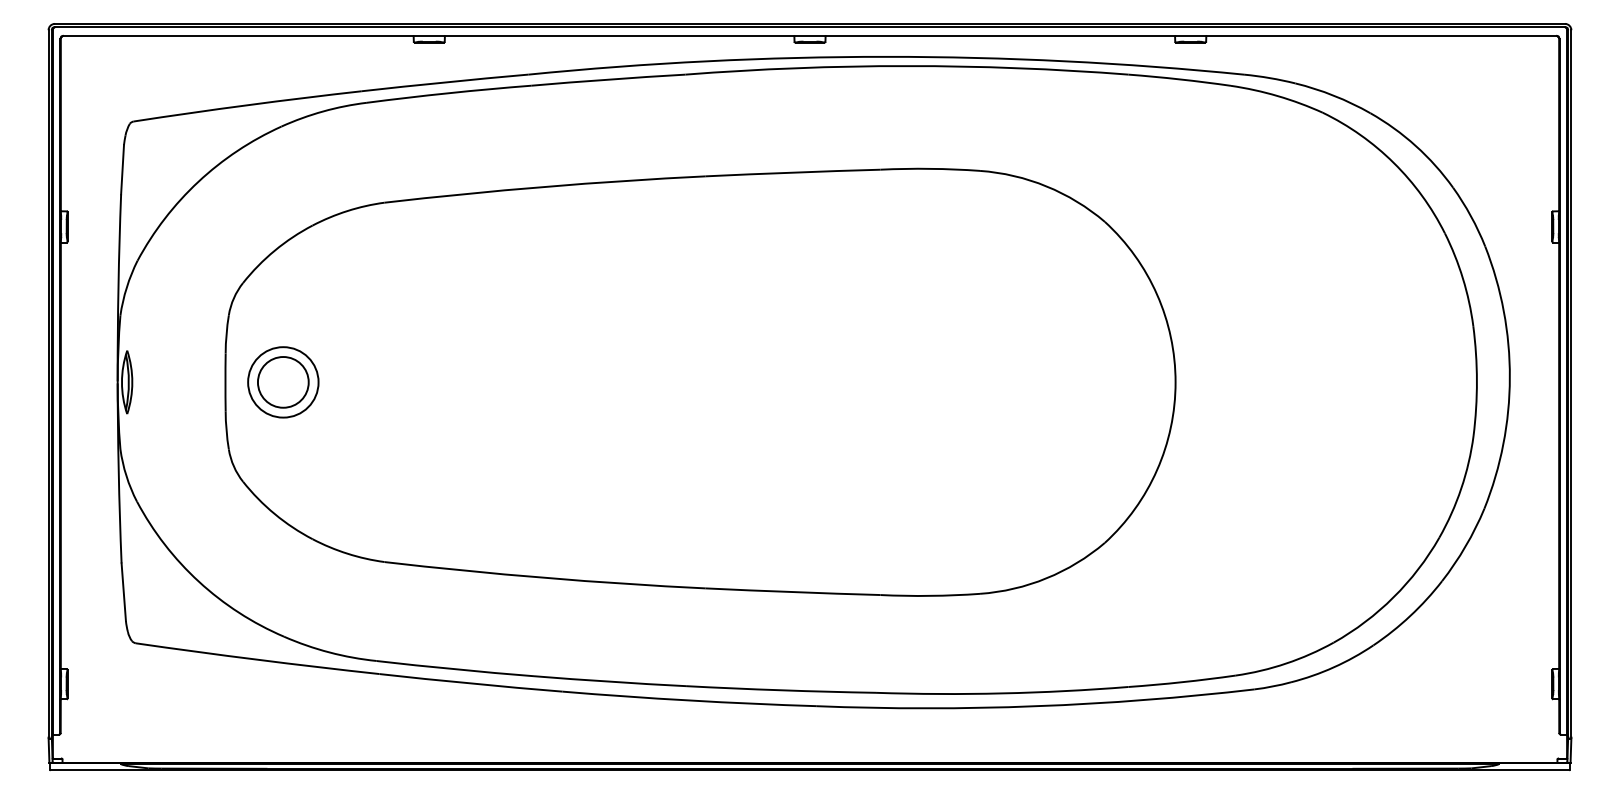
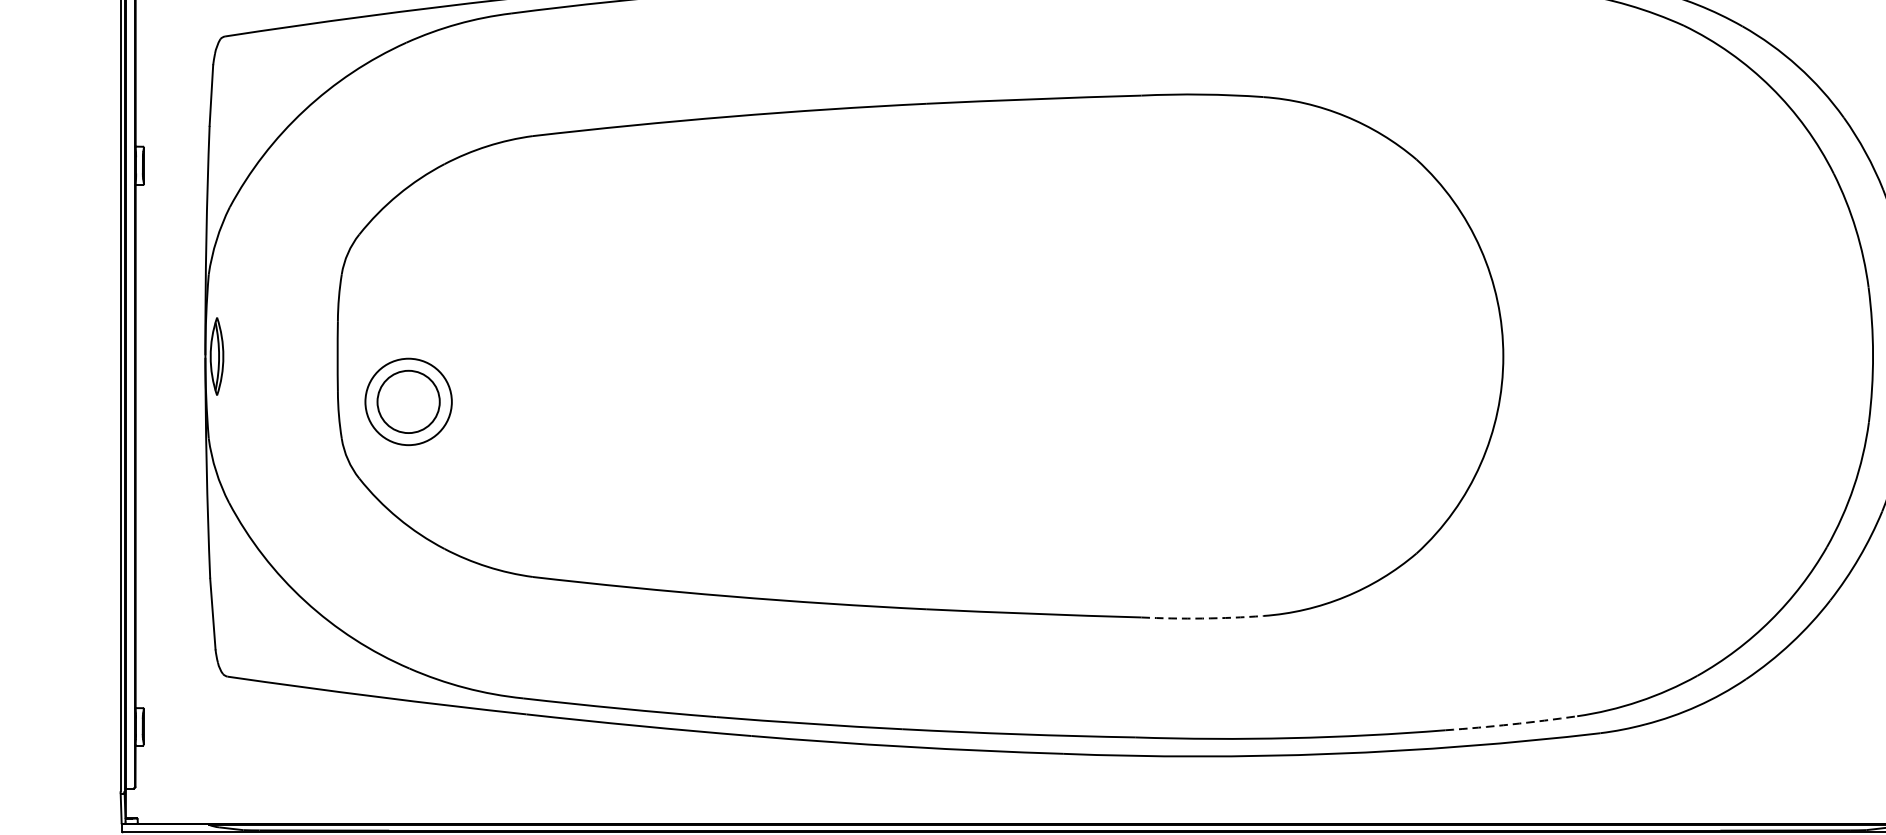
part: (283, 382) -> (408, 402), moved
arc: (930, 595) -> (1202, 618), solid -> dashed
arc: (1182, 682) -> (1511, 724), solid -> dashed

